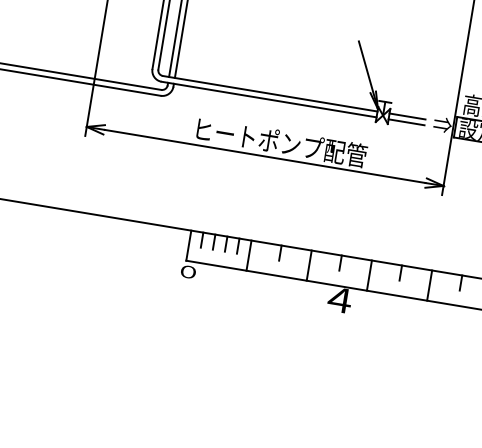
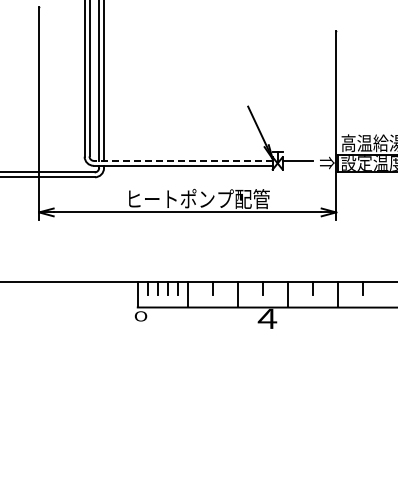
line: (269, 93) -> (182, 160), solid -> dashed
line: (406, 121) -> (297, 165), removed

